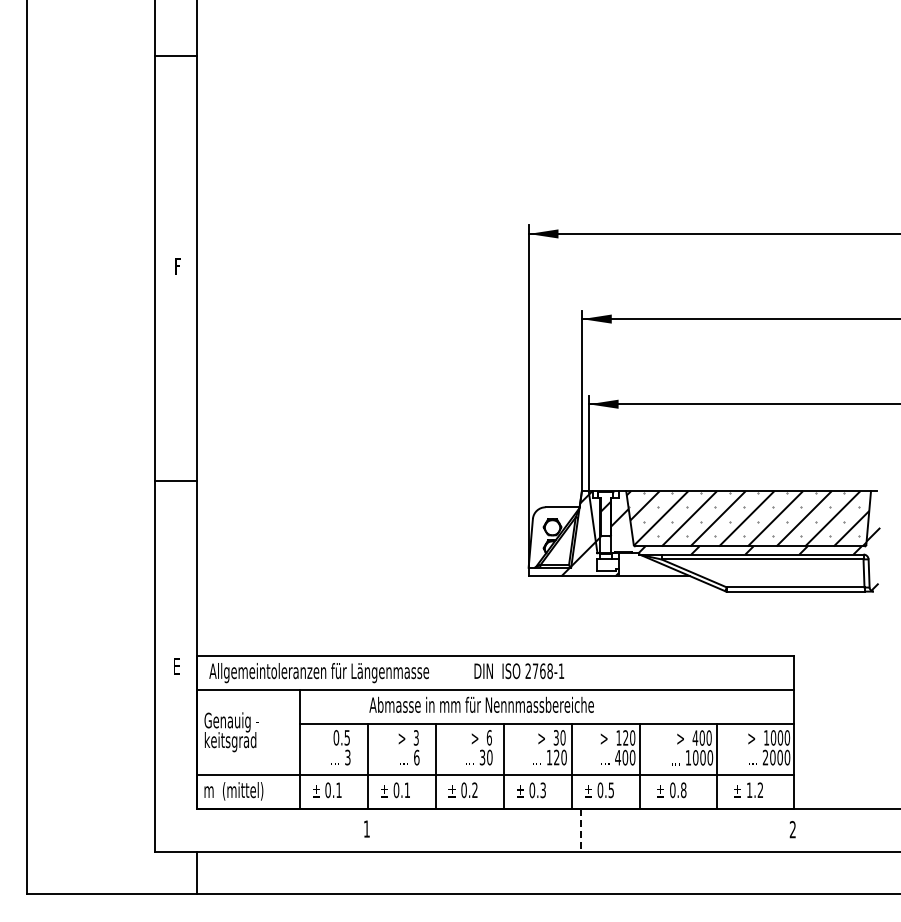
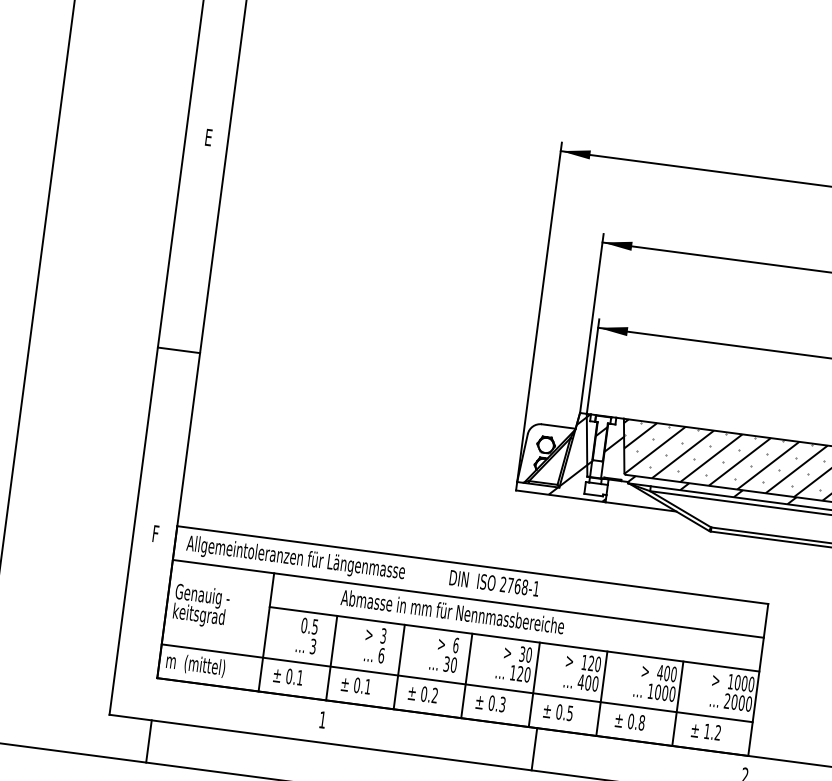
text: (178, 267) -> (209, 138), F -> E
text: (176, 666) -> (155, 533), E -> F
line: (580, 830) -> (534, 749), dashed -> solid

